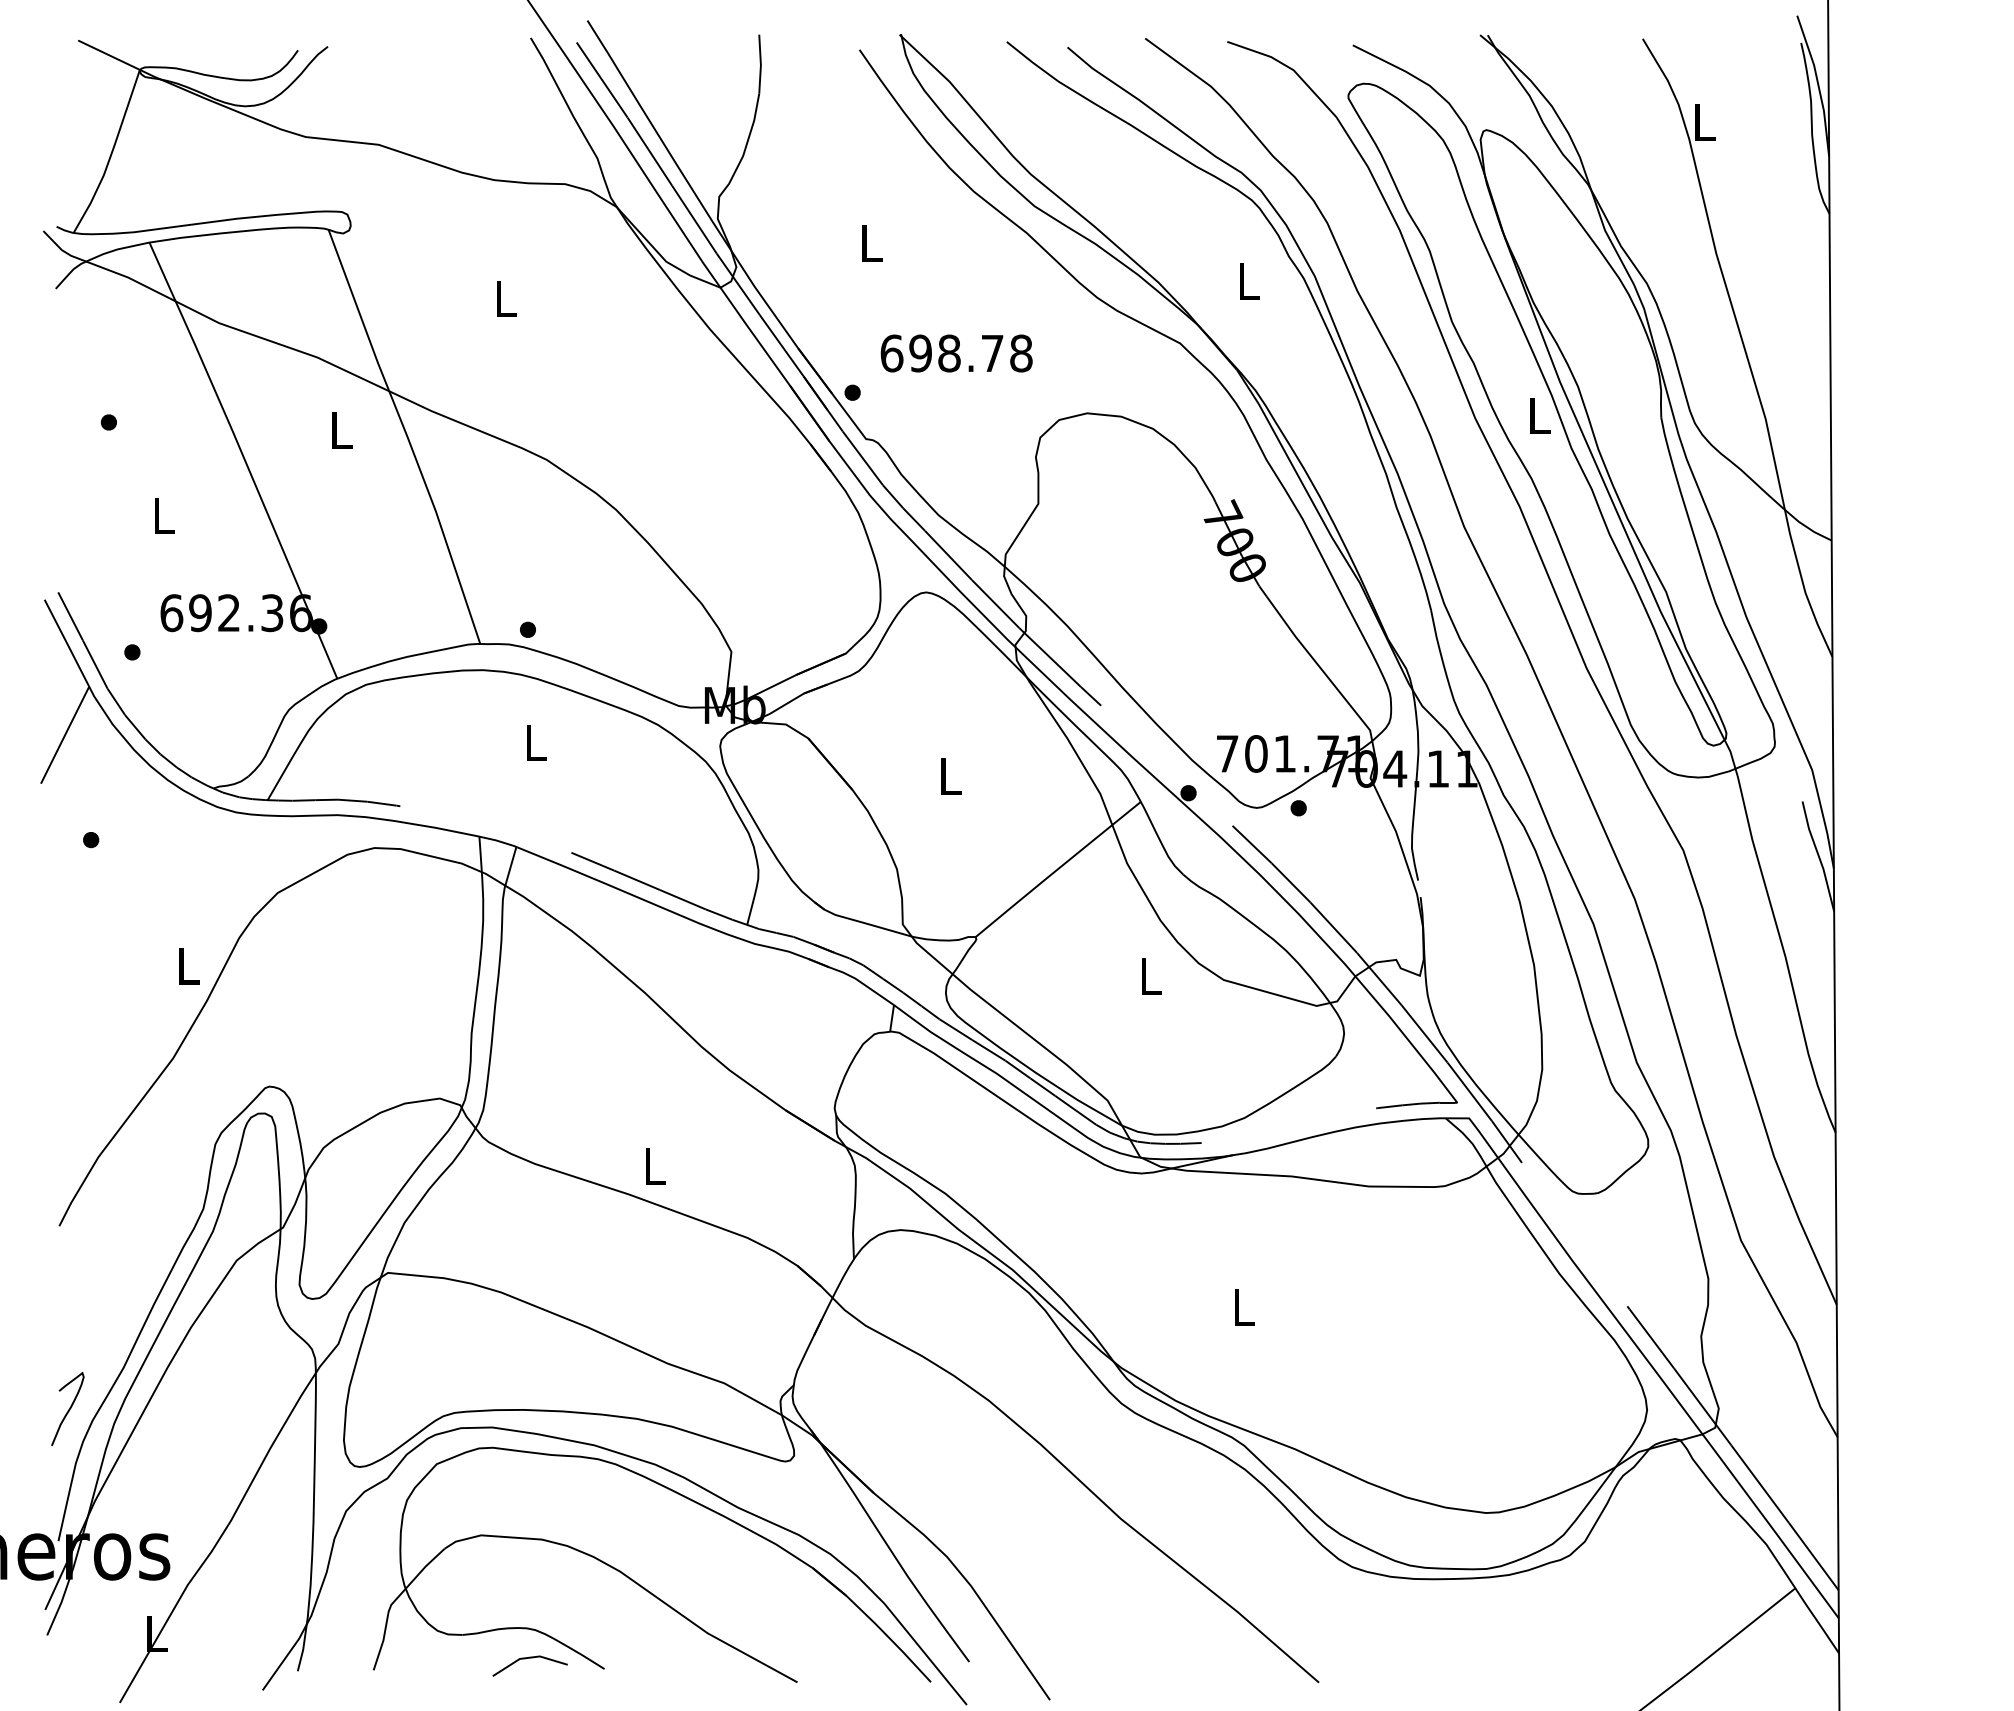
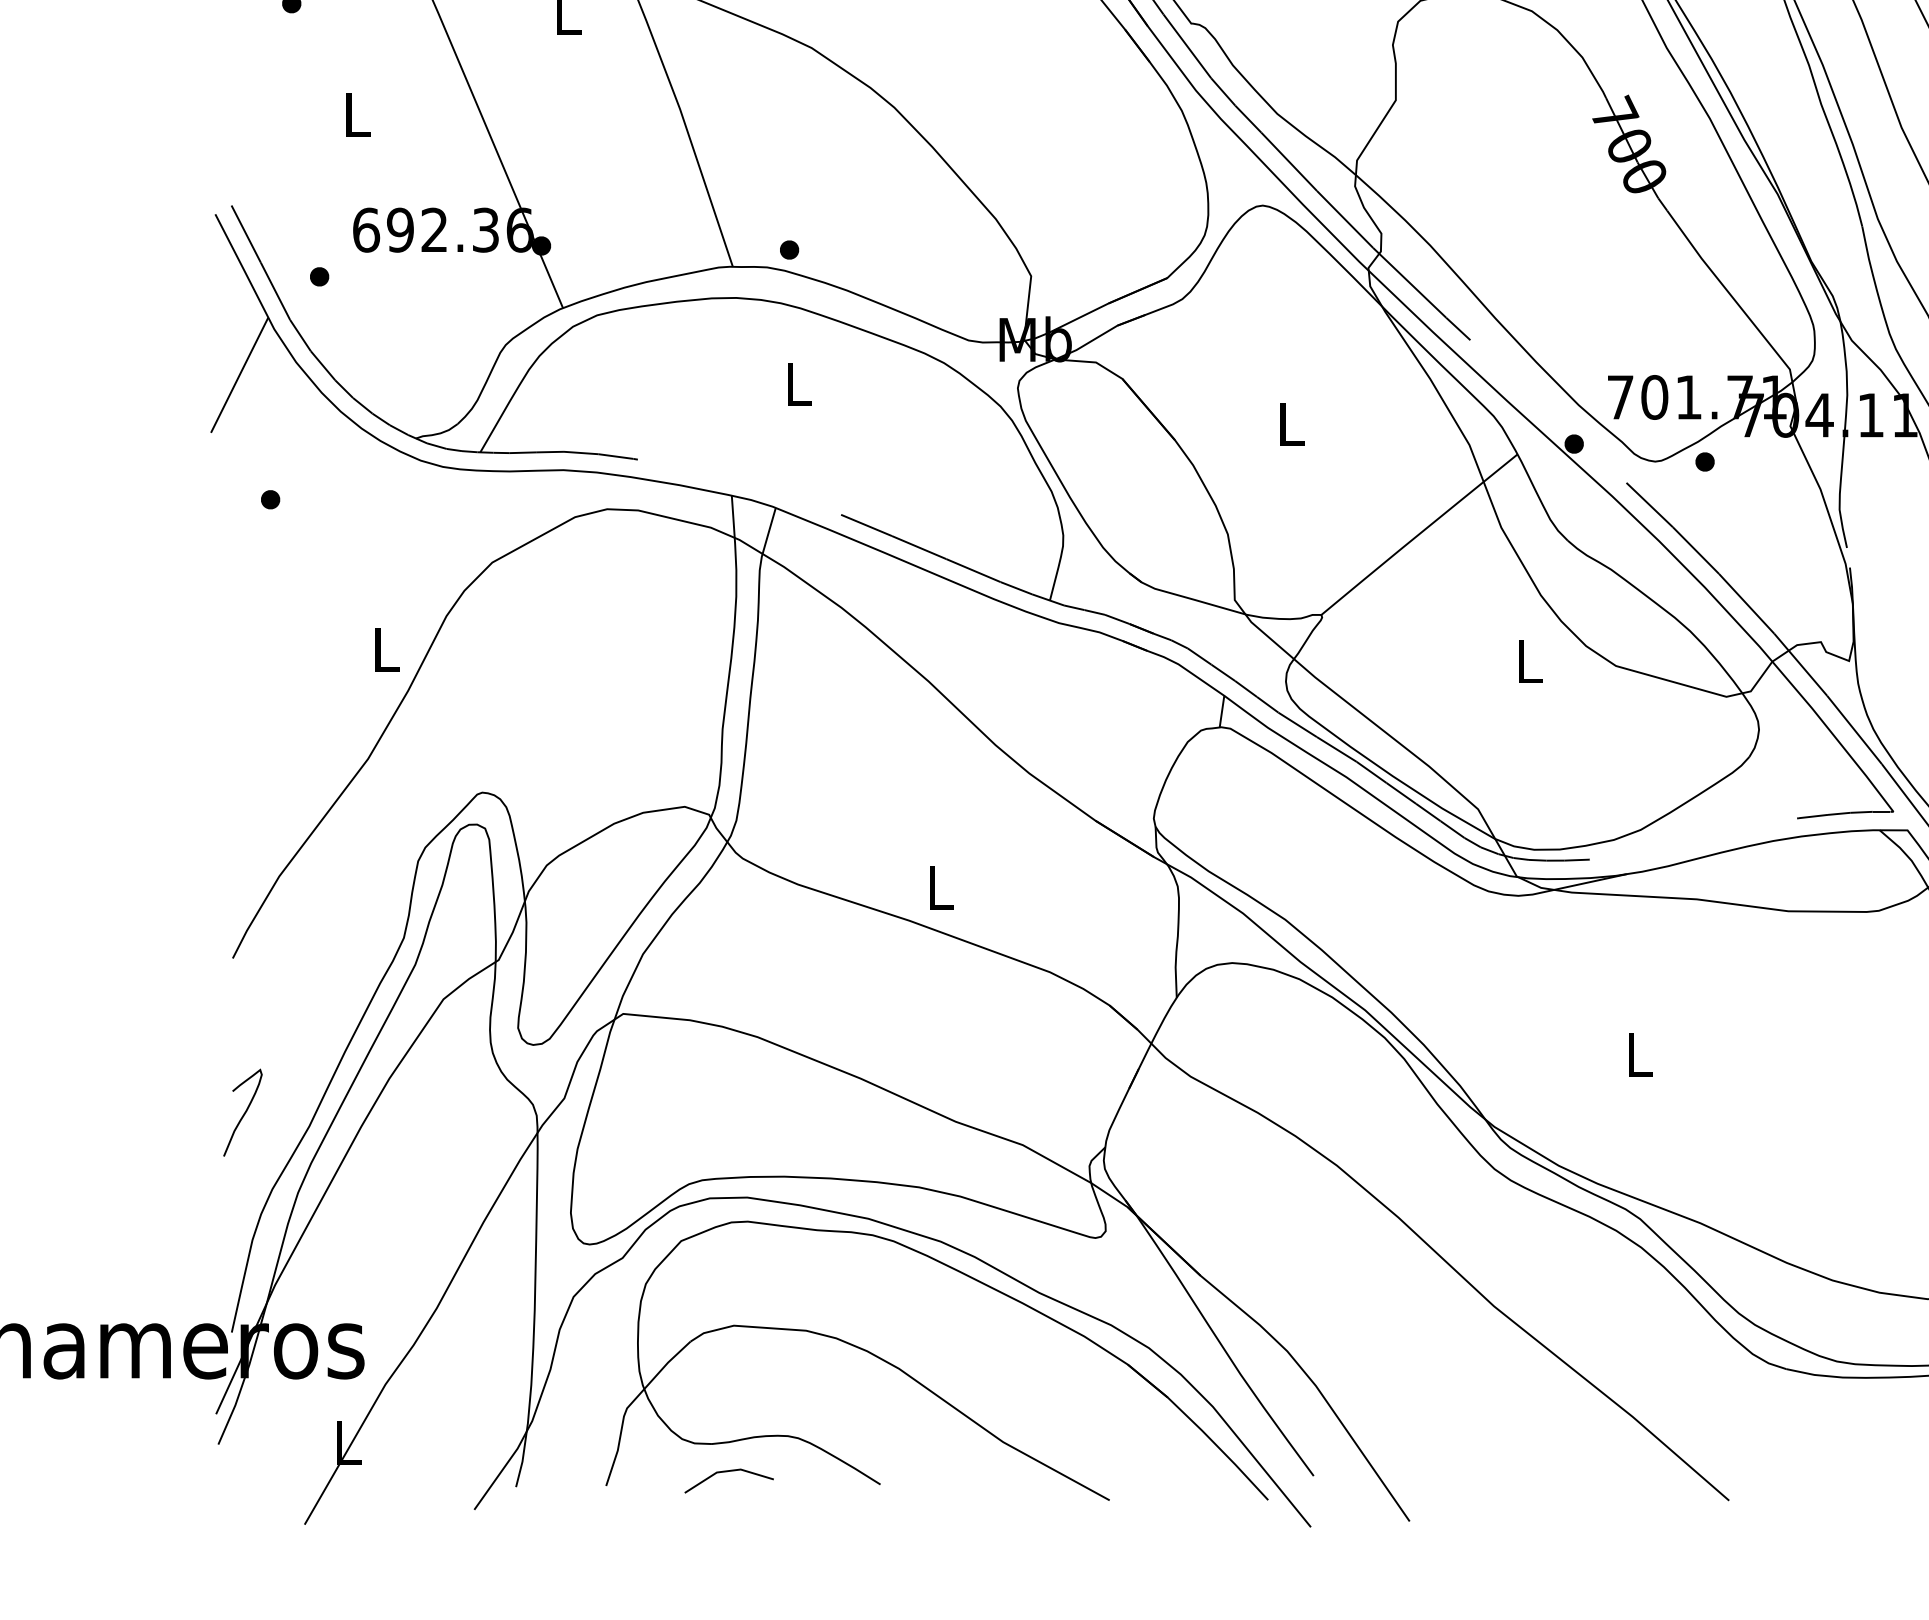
curve: (68, 1409) -> (243, 1113), moved
line: (529, 1658) -> (728, 1471), moved

